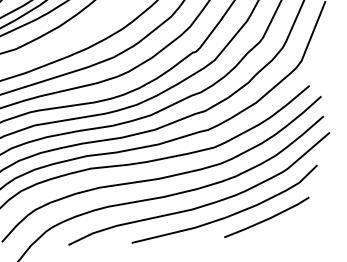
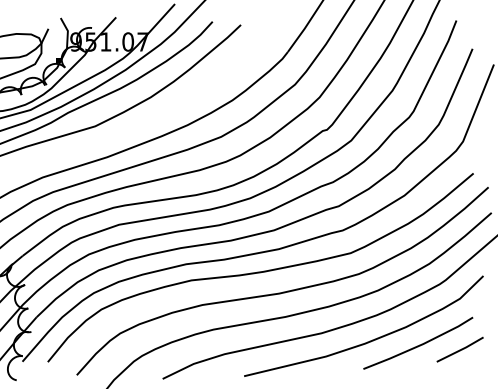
line: (298, 222) -> (459, 349), added

